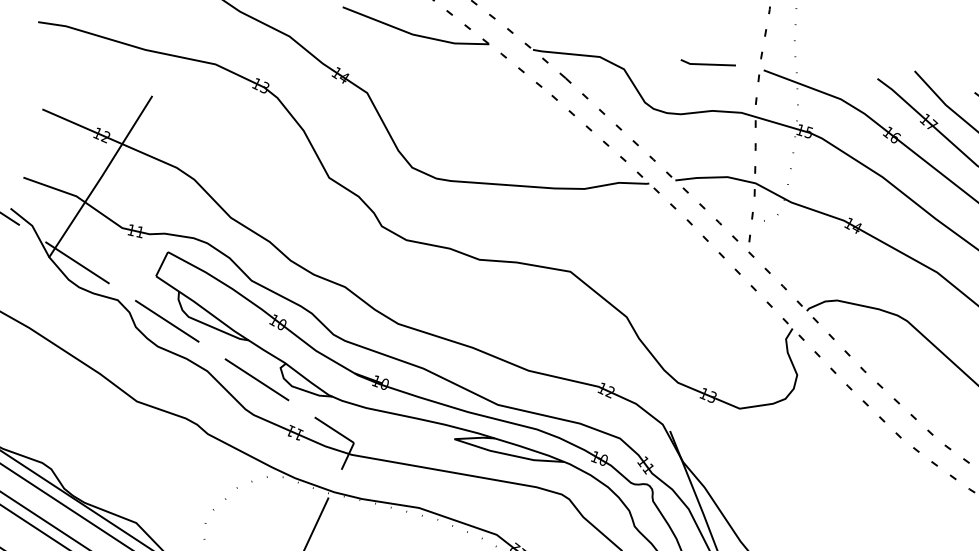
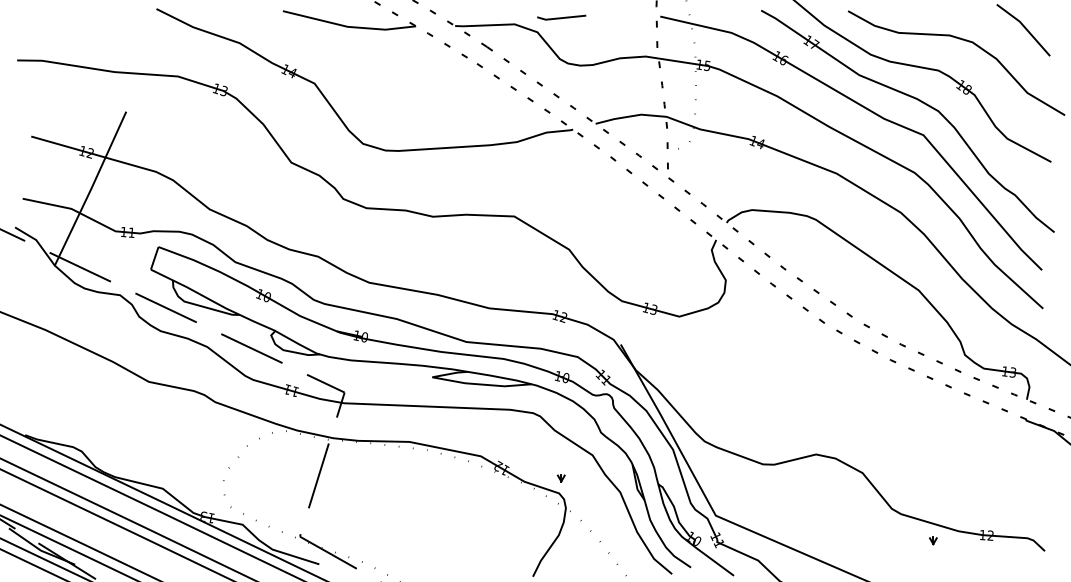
line: (708, 63) -> (561, 17), moved

